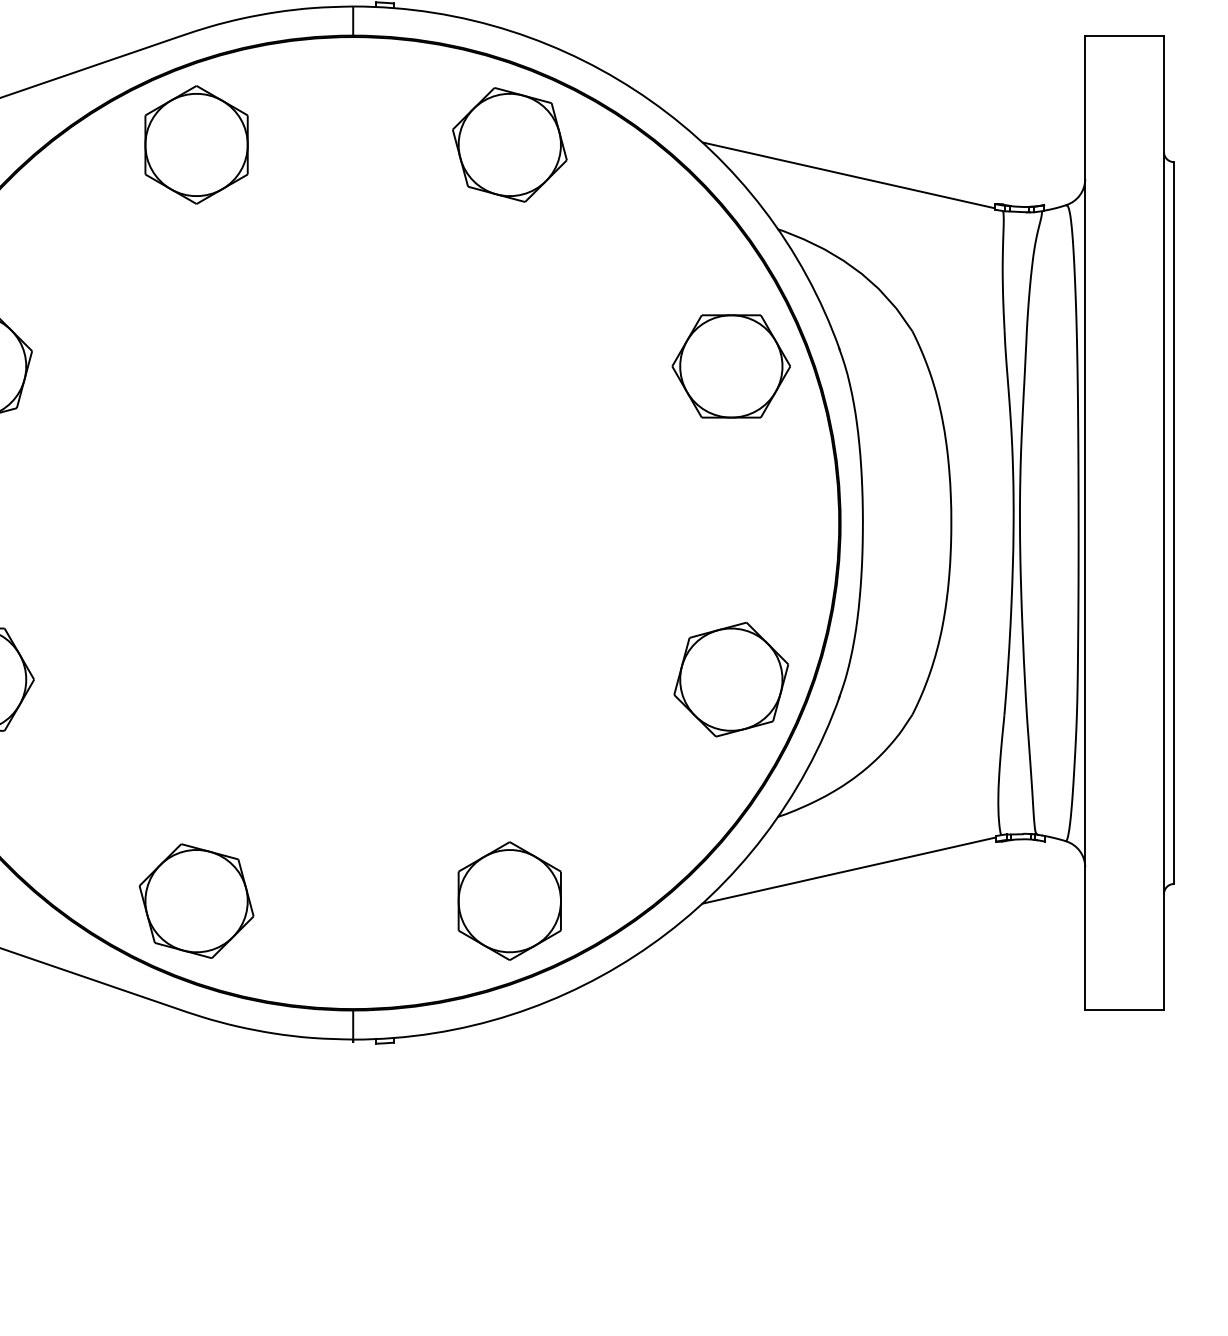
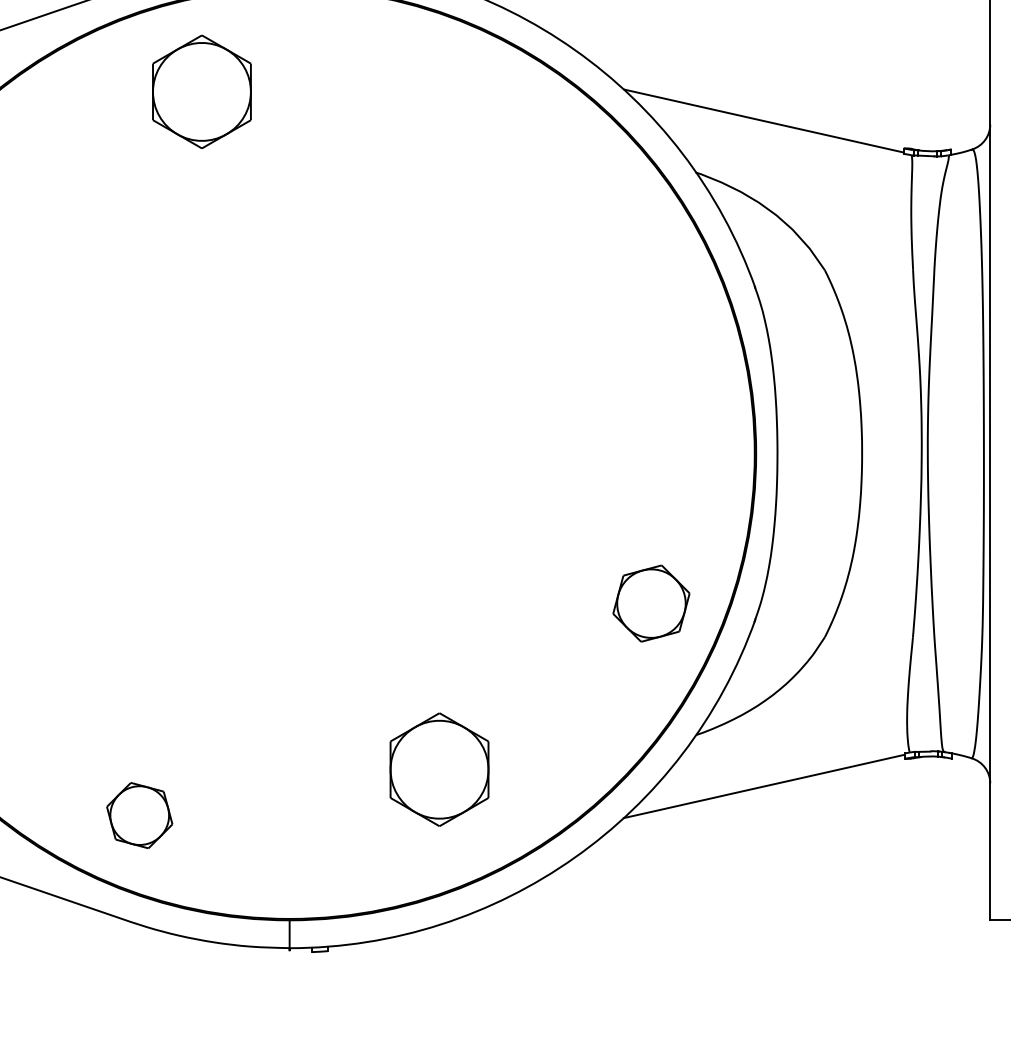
part: (196, 144) -> (201, 91), moved
part: (509, 144) -> (439, 91), removed
part: (730, 366) -> (650, 303), removed
part: (730, 679) -> (650, 603), size x0.7
part: (196, 900) -> (139, 815), size x0.6
part: (509, 900) -> (439, 769), moved

